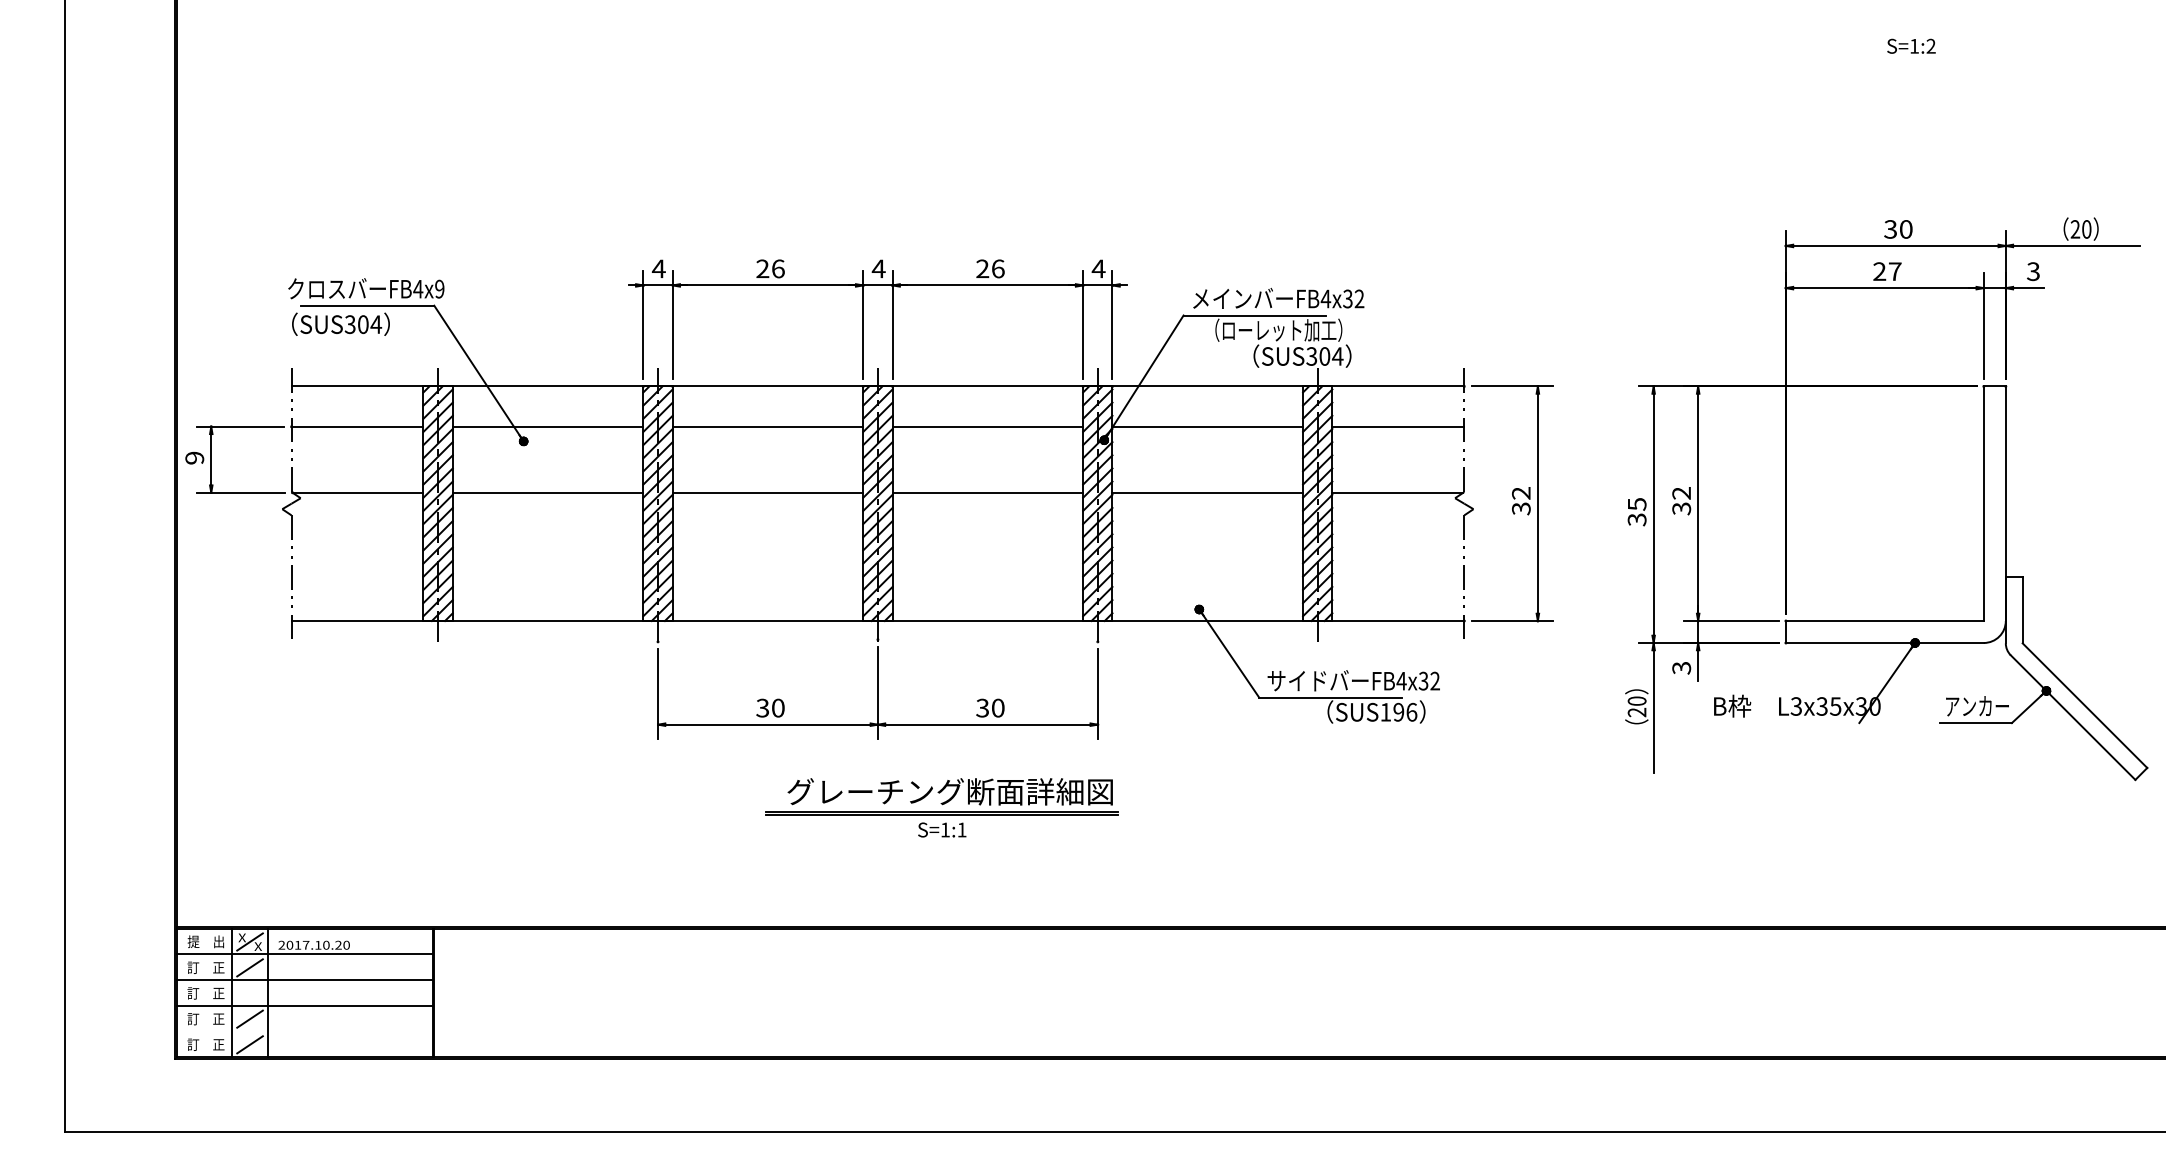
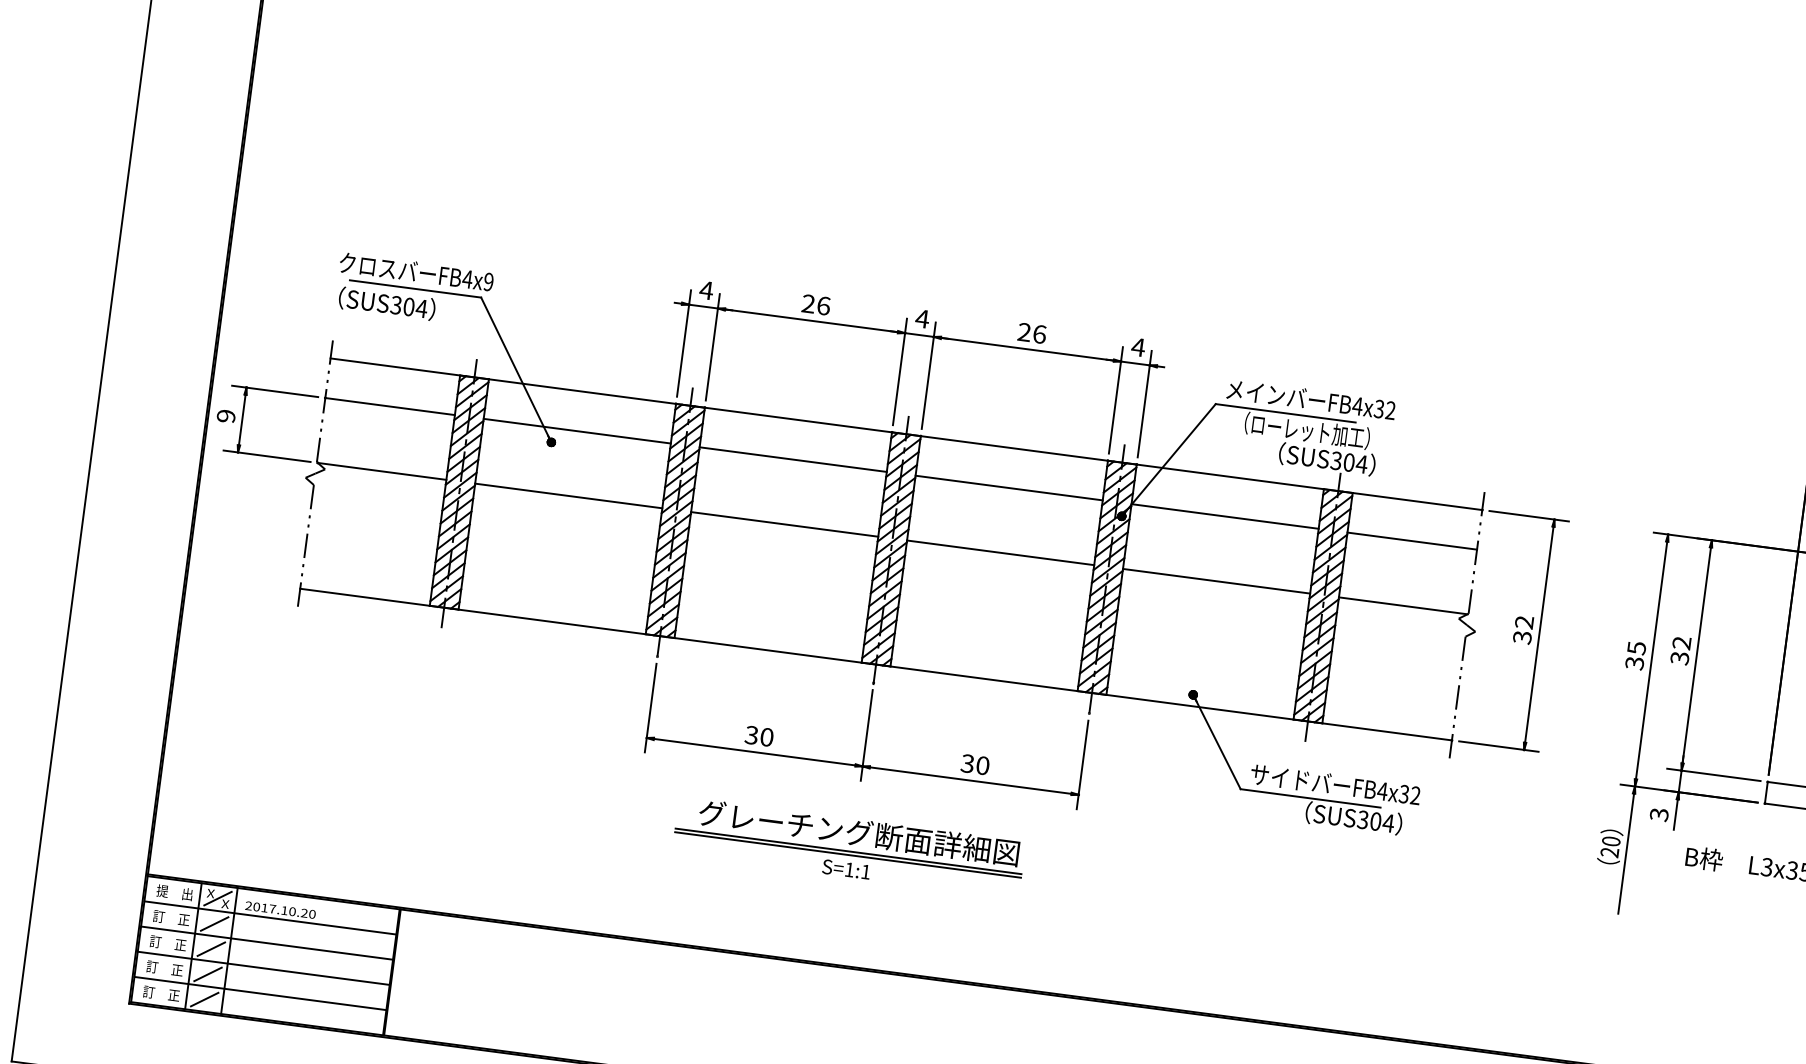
text: (1398, 711) -> (1375, 820), SUS196 -> SUS304
part: (941, 807) -> (848, 847), moved
line: (249, 993) -> (210, 949), added
line: (304, 1031) -> (259, 993), added

